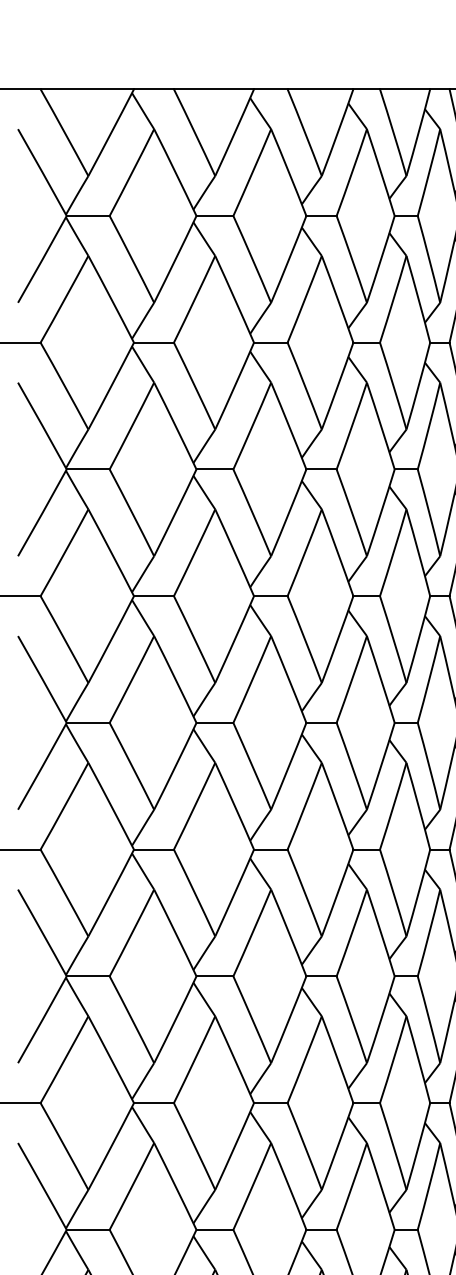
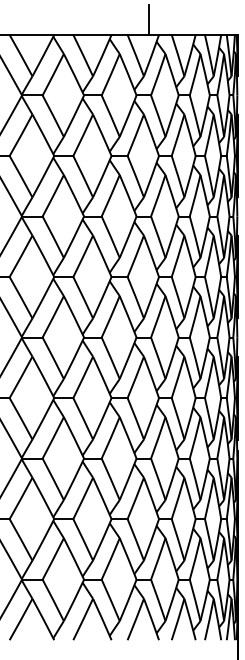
line: (333, 56) -> (149, 19), added

